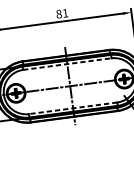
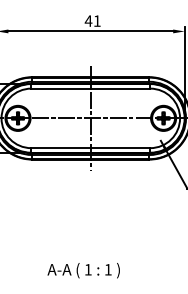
text: (58, 13) -> (88, 20), 81 -> 41
line: (67, 64) -> (90, 88), dashed -> solid
line: (72, 108) -> (90, 148), dashed -> solid

